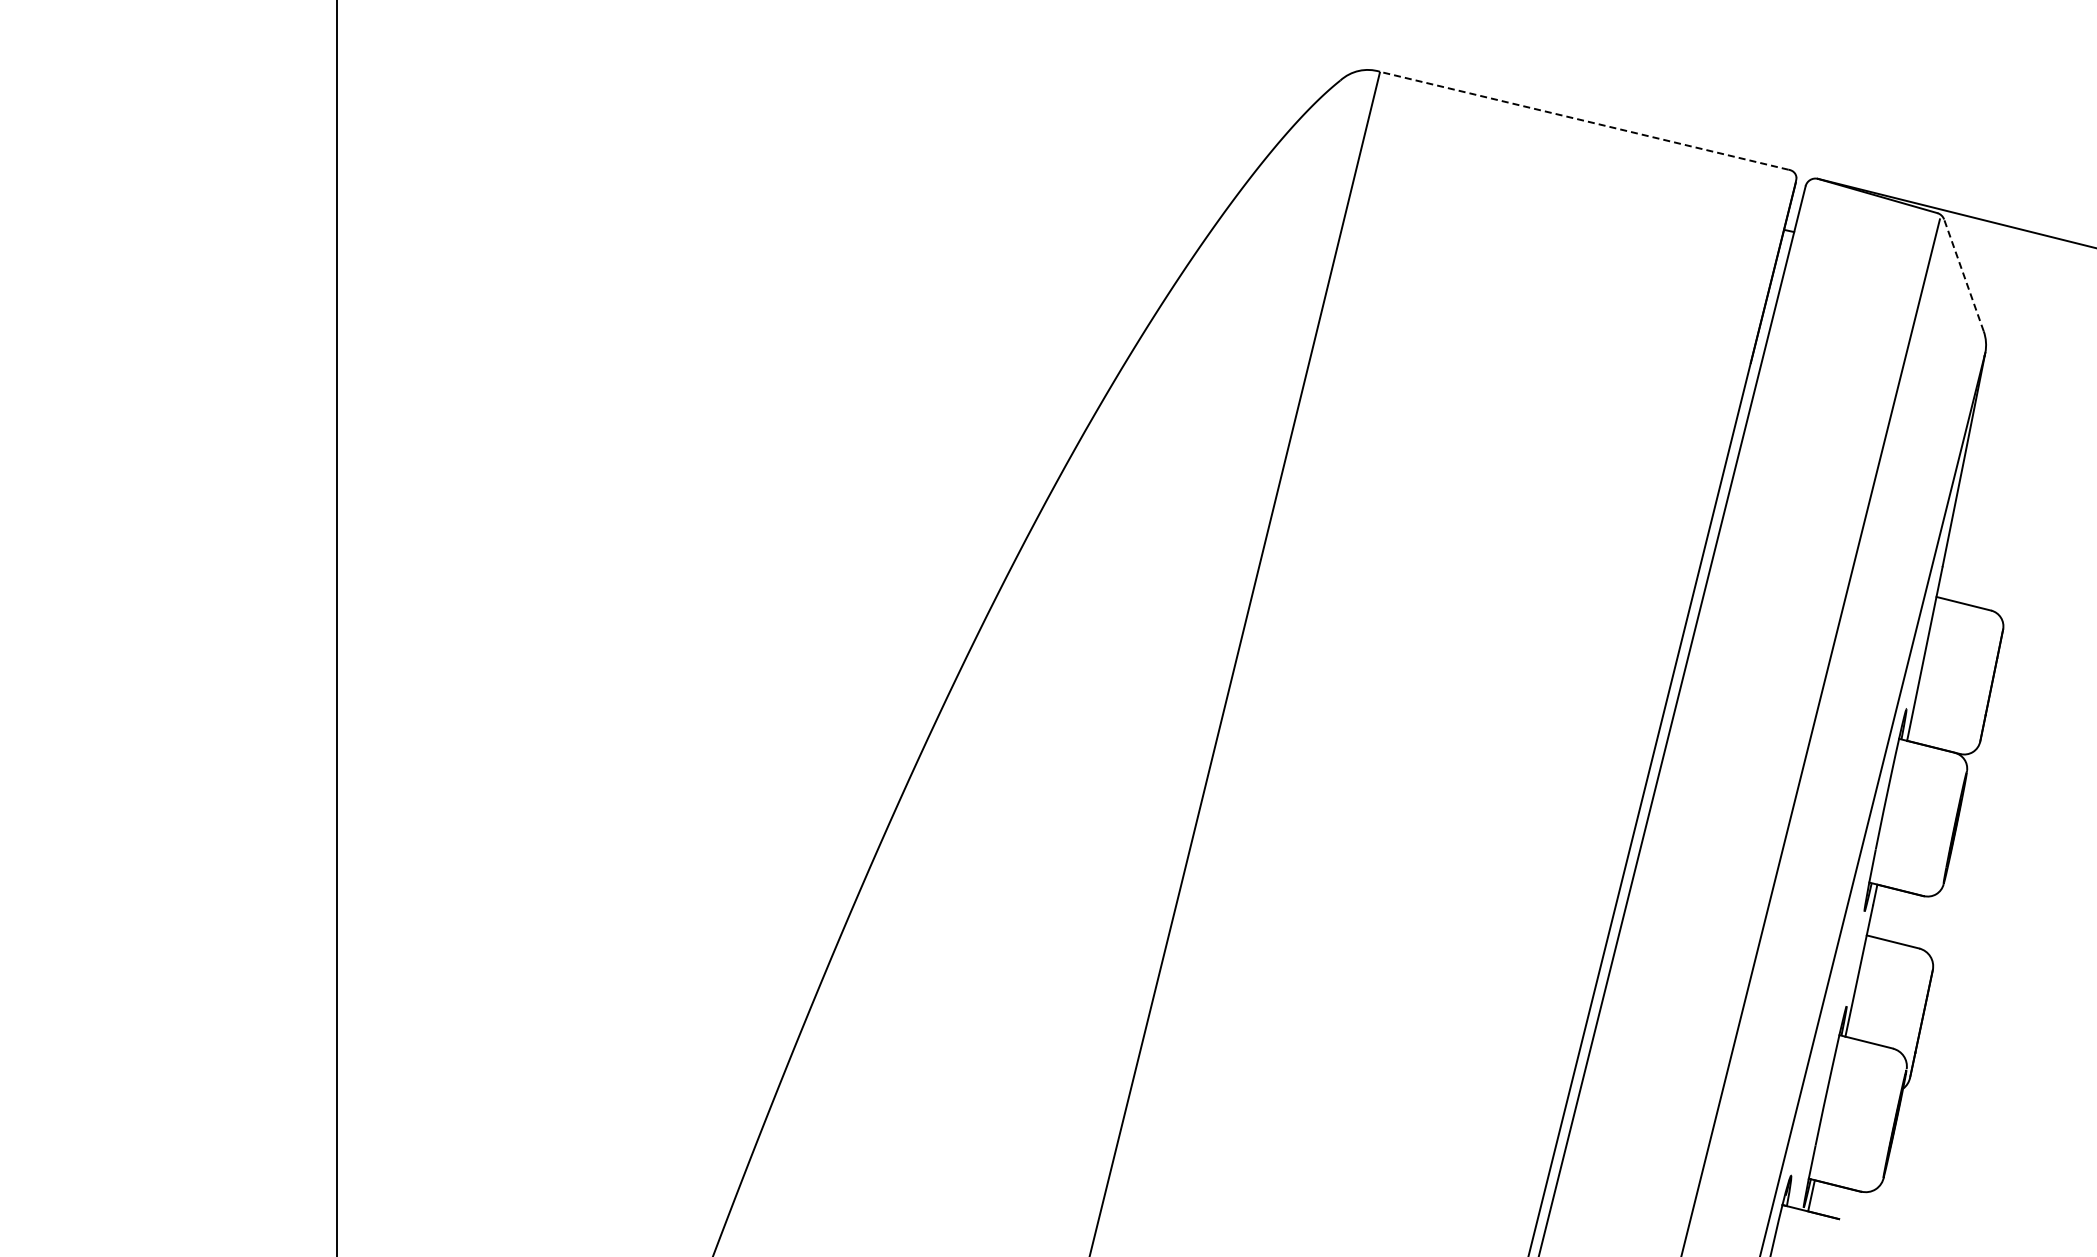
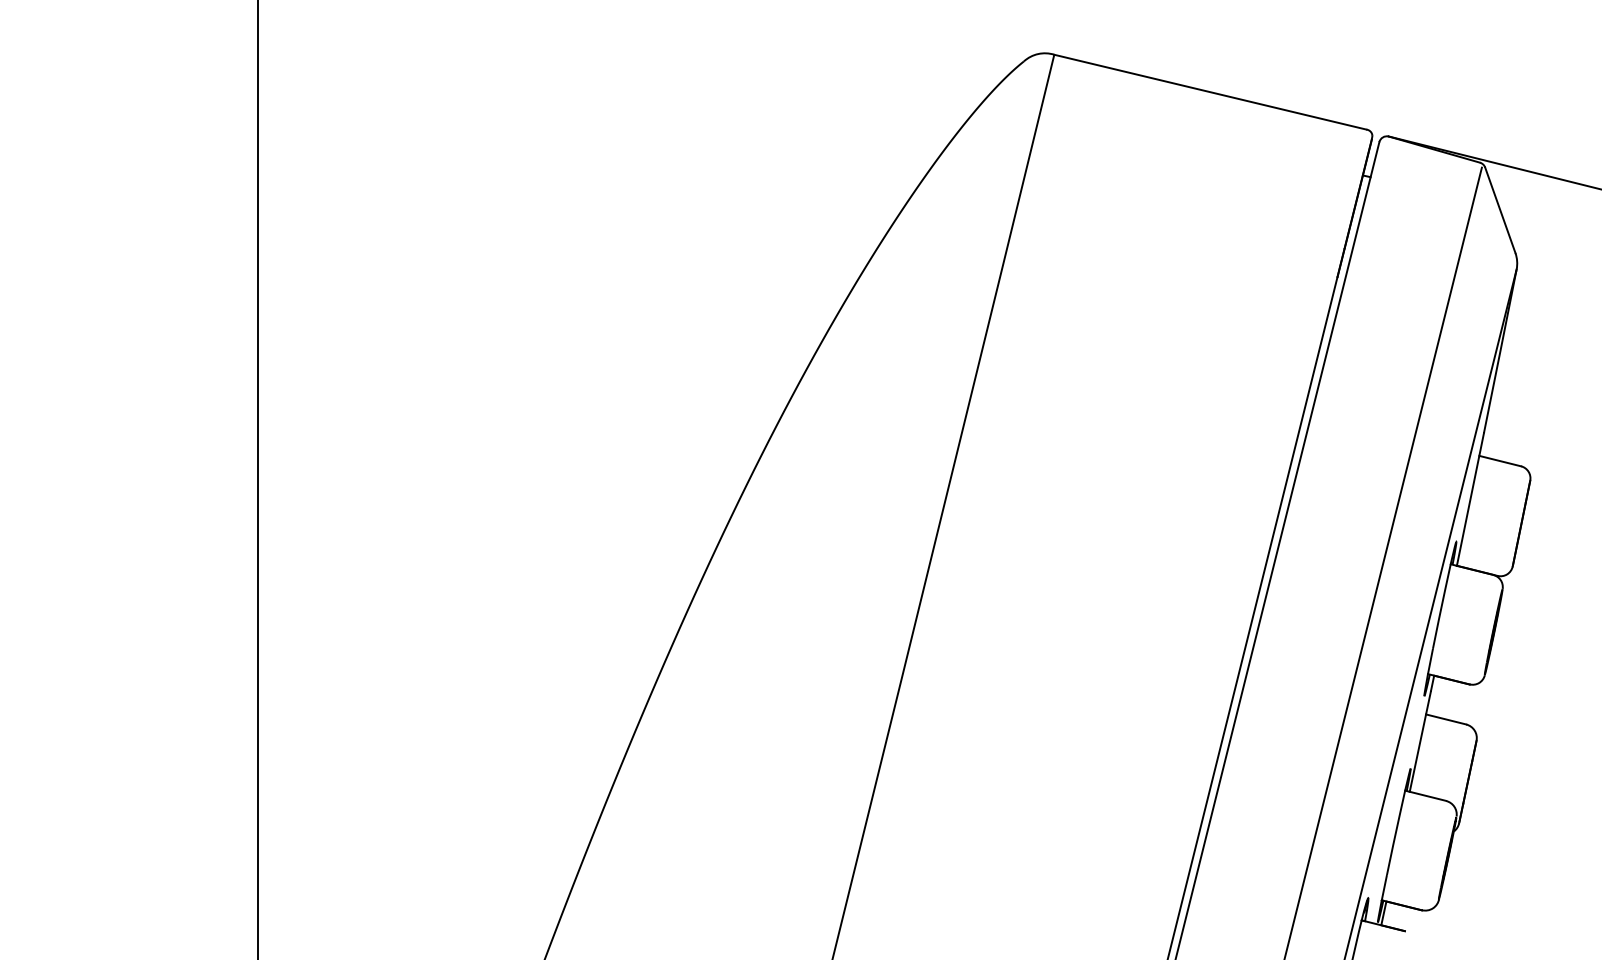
line: (1583, 120) -> (1209, 91), dashed -> solid
line: (1963, 274) -> (1499, 209), dashed -> solid

